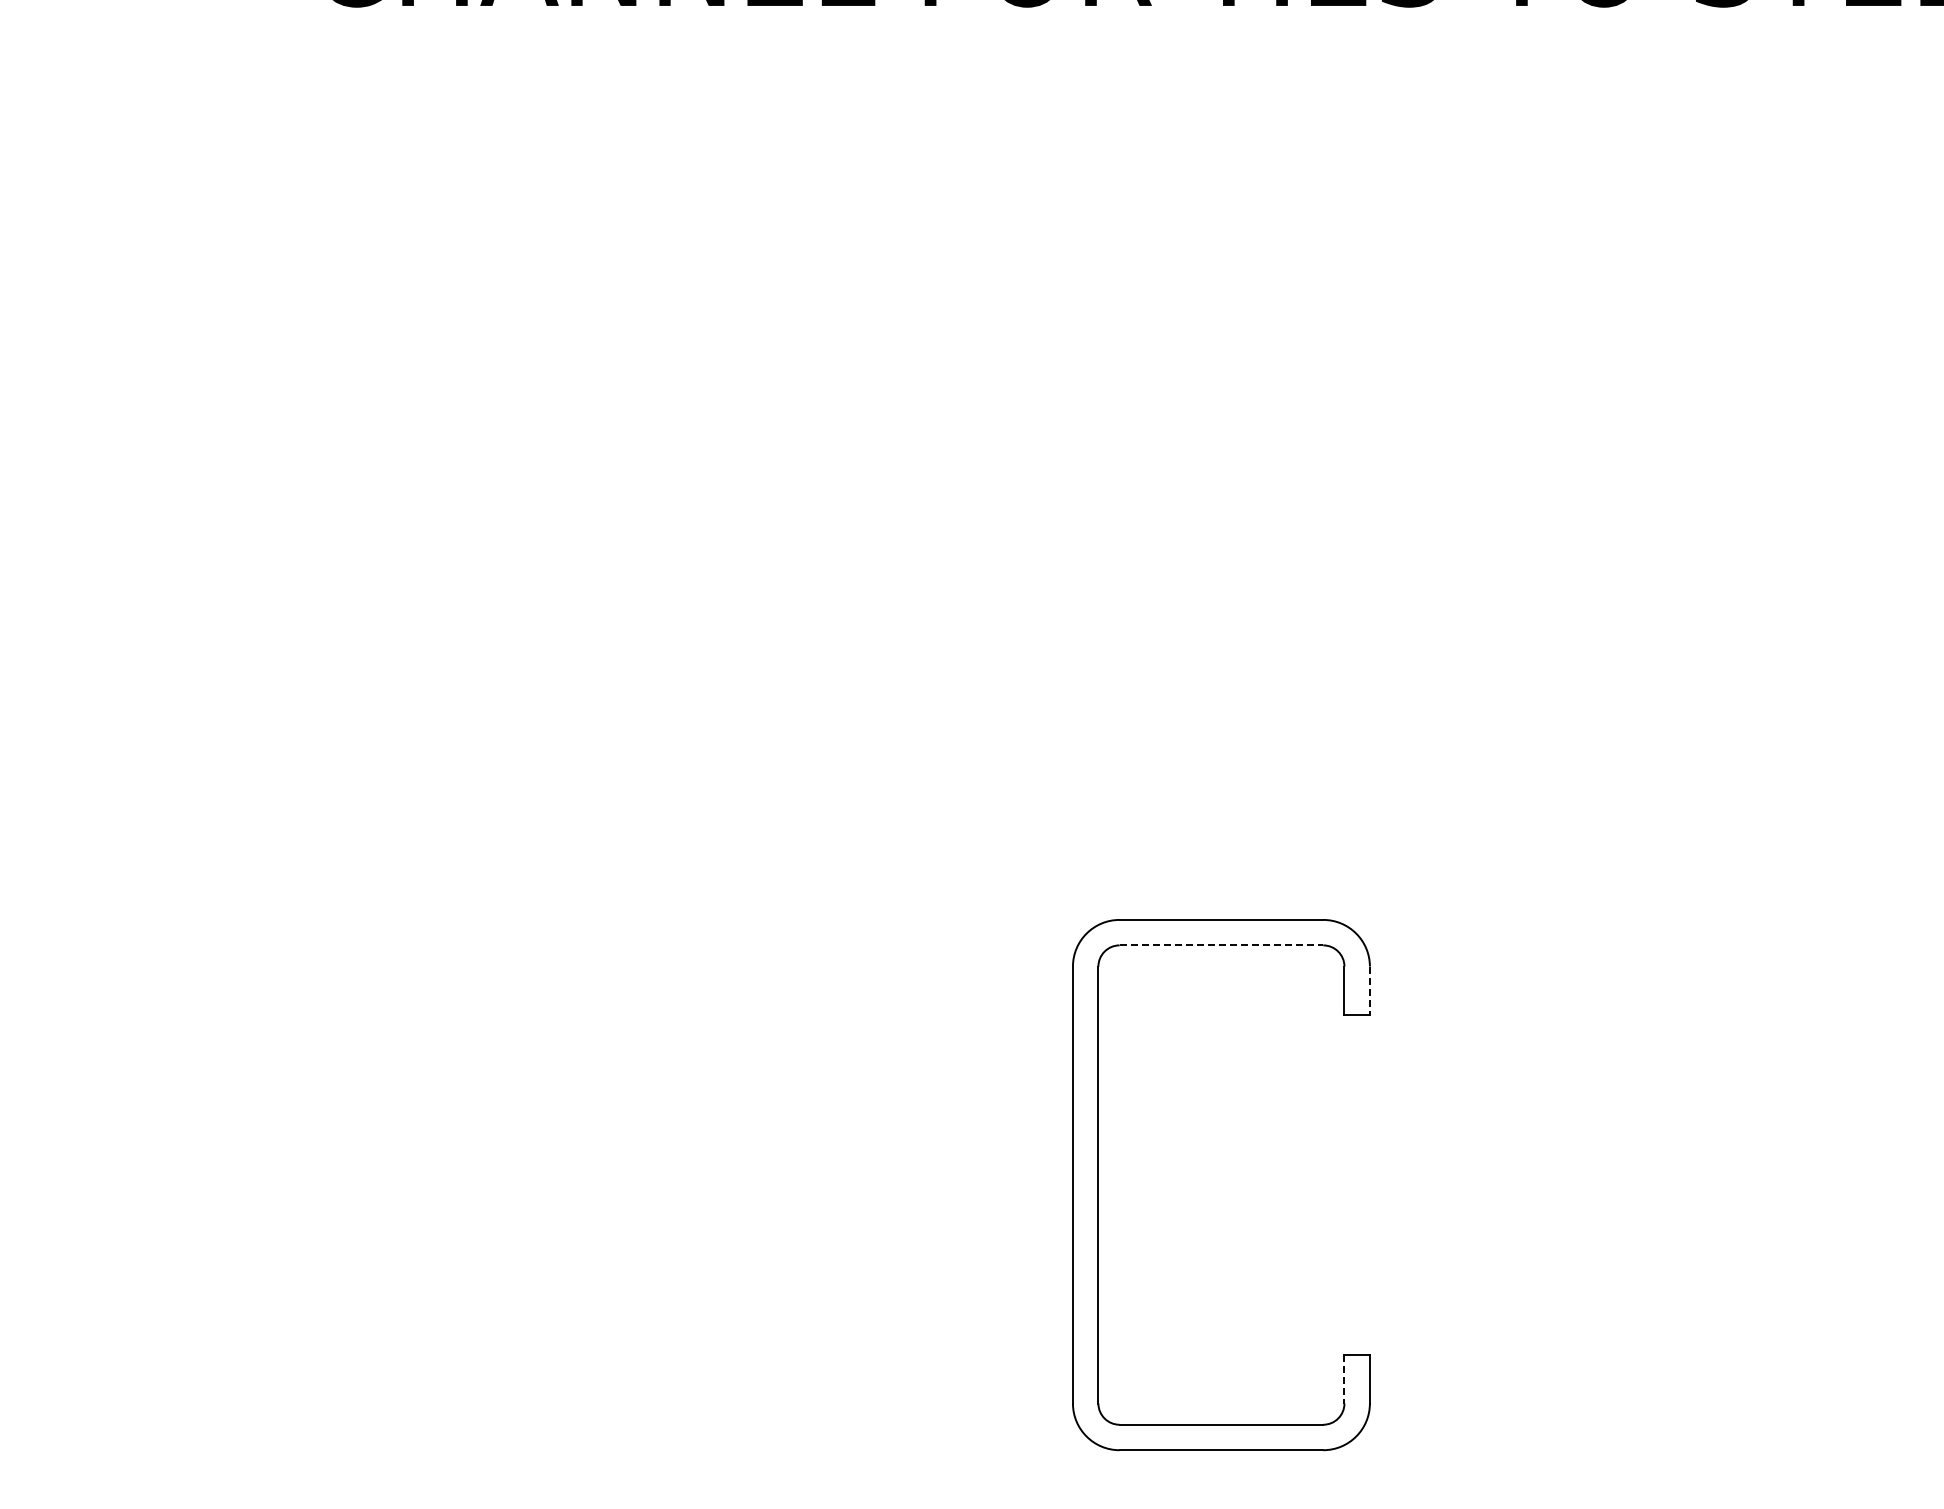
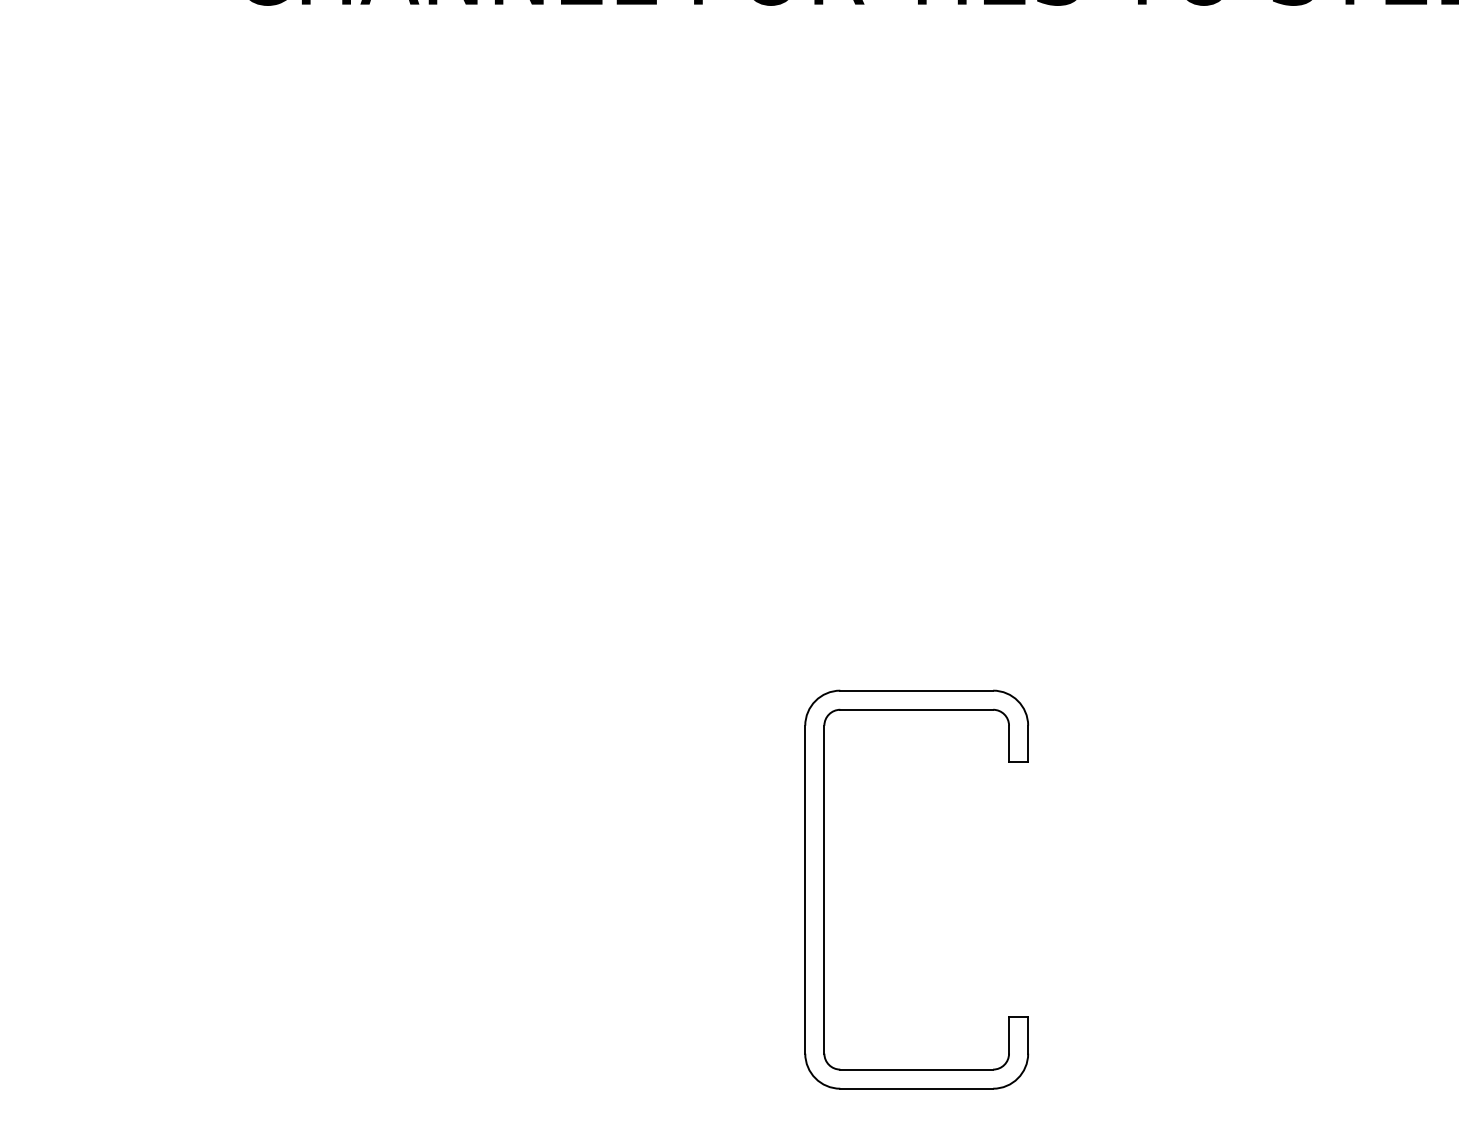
line: (1221, 945) -> (916, 709), dashed -> solid
line: (1369, 991) -> (1027, 744), dashed -> solid
line: (1344, 1379) -> (1009, 1035), dashed -> solid

